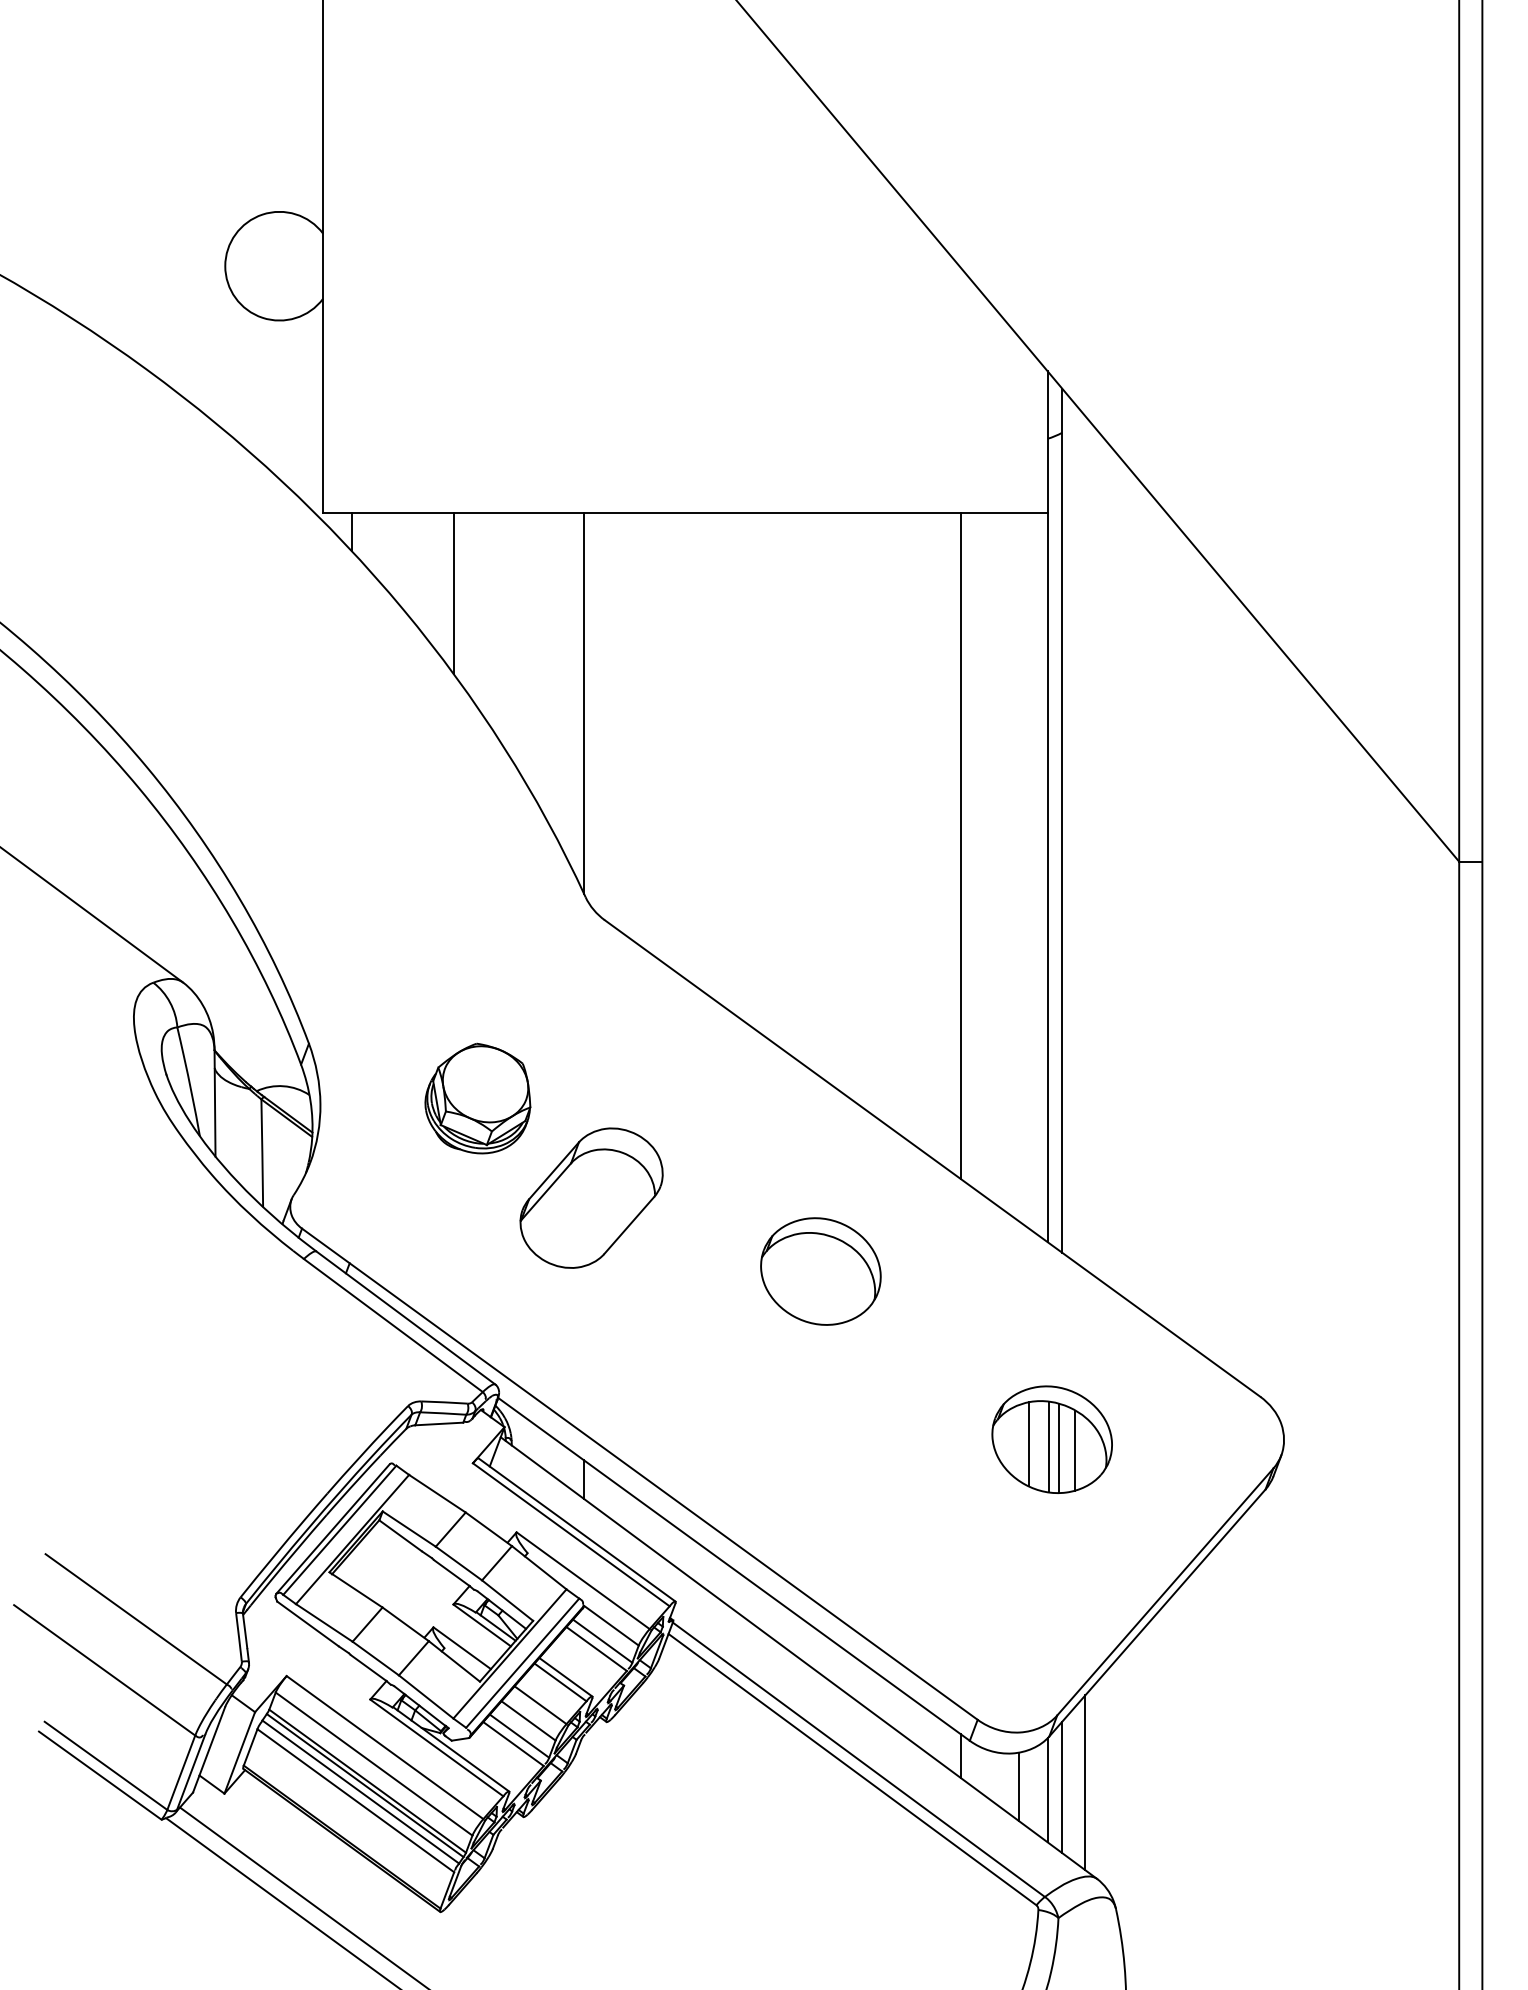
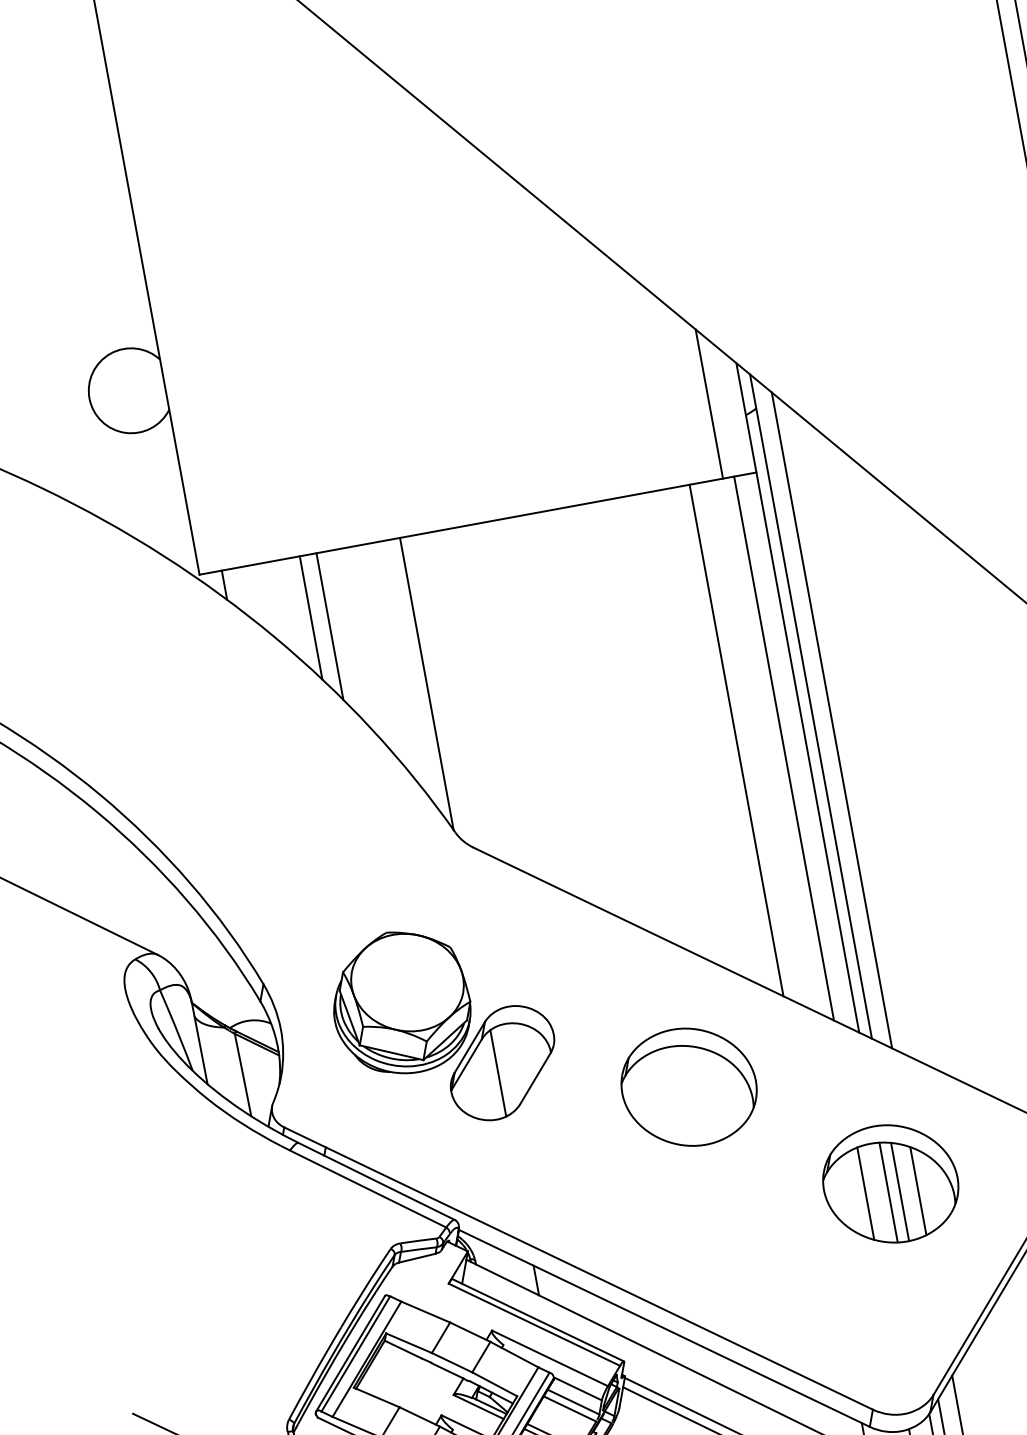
line: (1004, 416) -> (709, 404), added
line: (475, 608) -> (330, 626), added
line: (1085, 842) -> (832, 720), added
line: (1018, 867) -> (784, 748), added
part: (477, 1098) -> (400, 1002), size x1.67
line: (583, 1209) -> (497, 1073), added
part: (820, 1271) -> (688, 1087), size x1.43
part: (1051, 1439) -> (890, 1183), size x1.43

